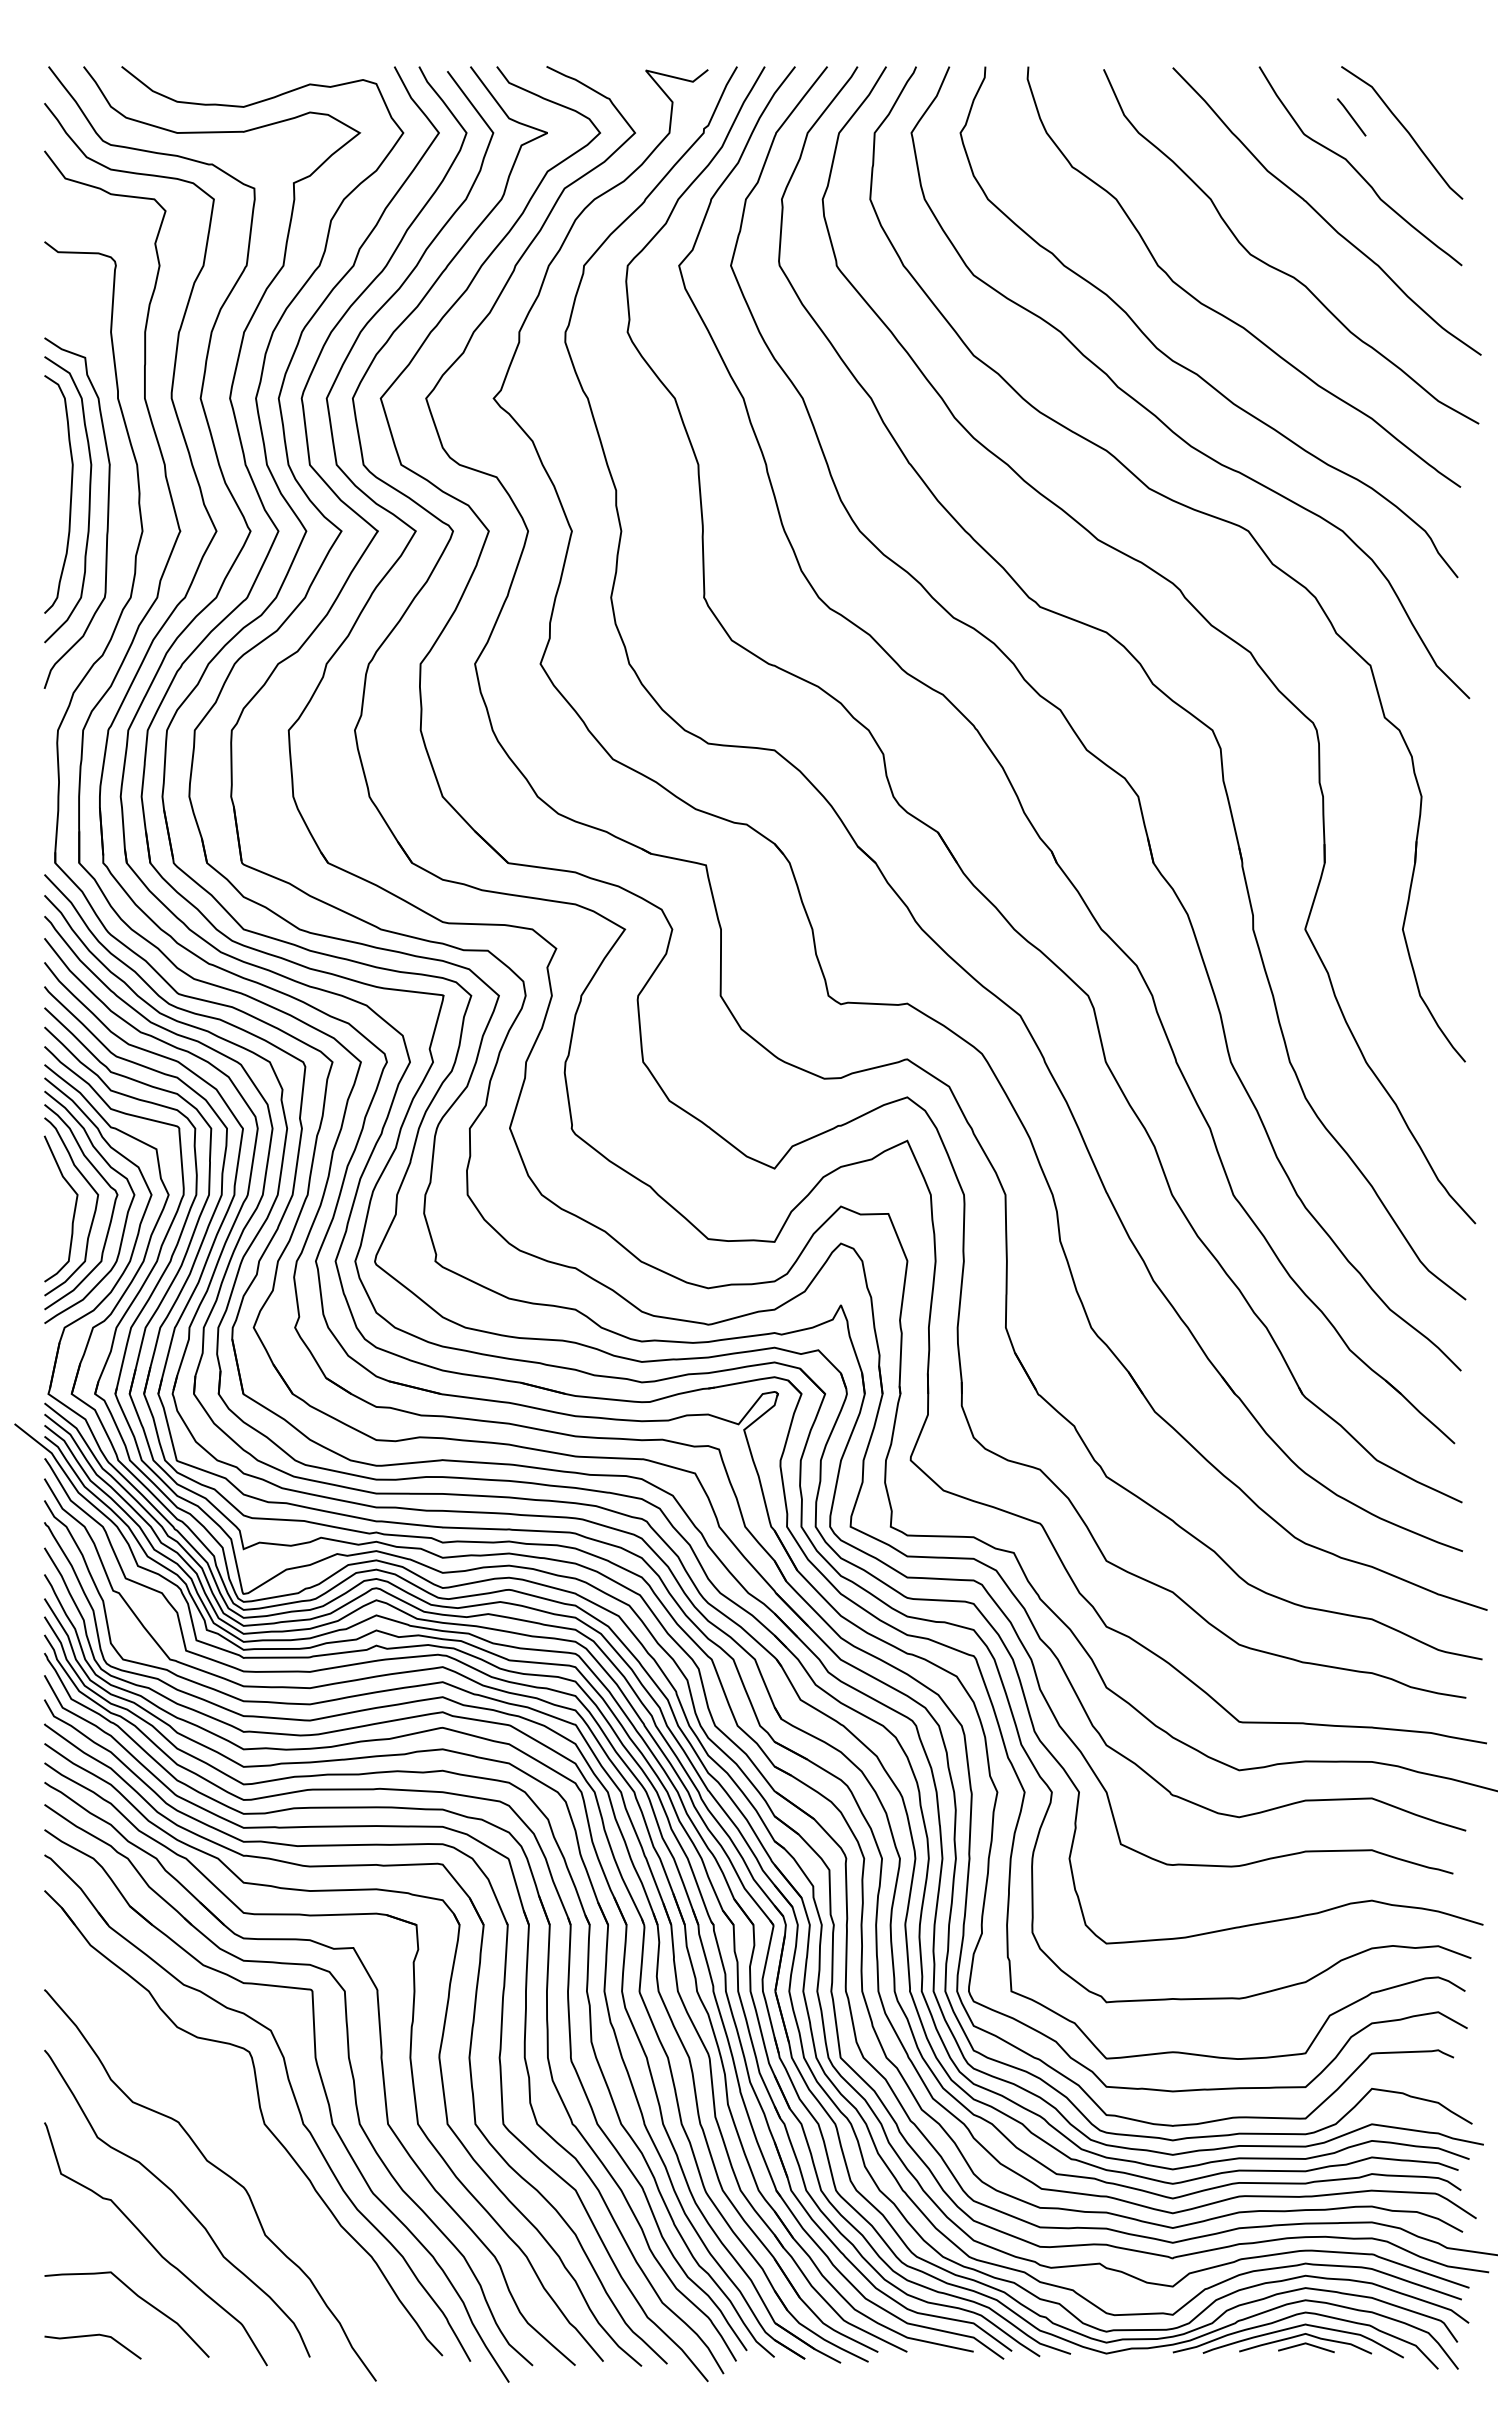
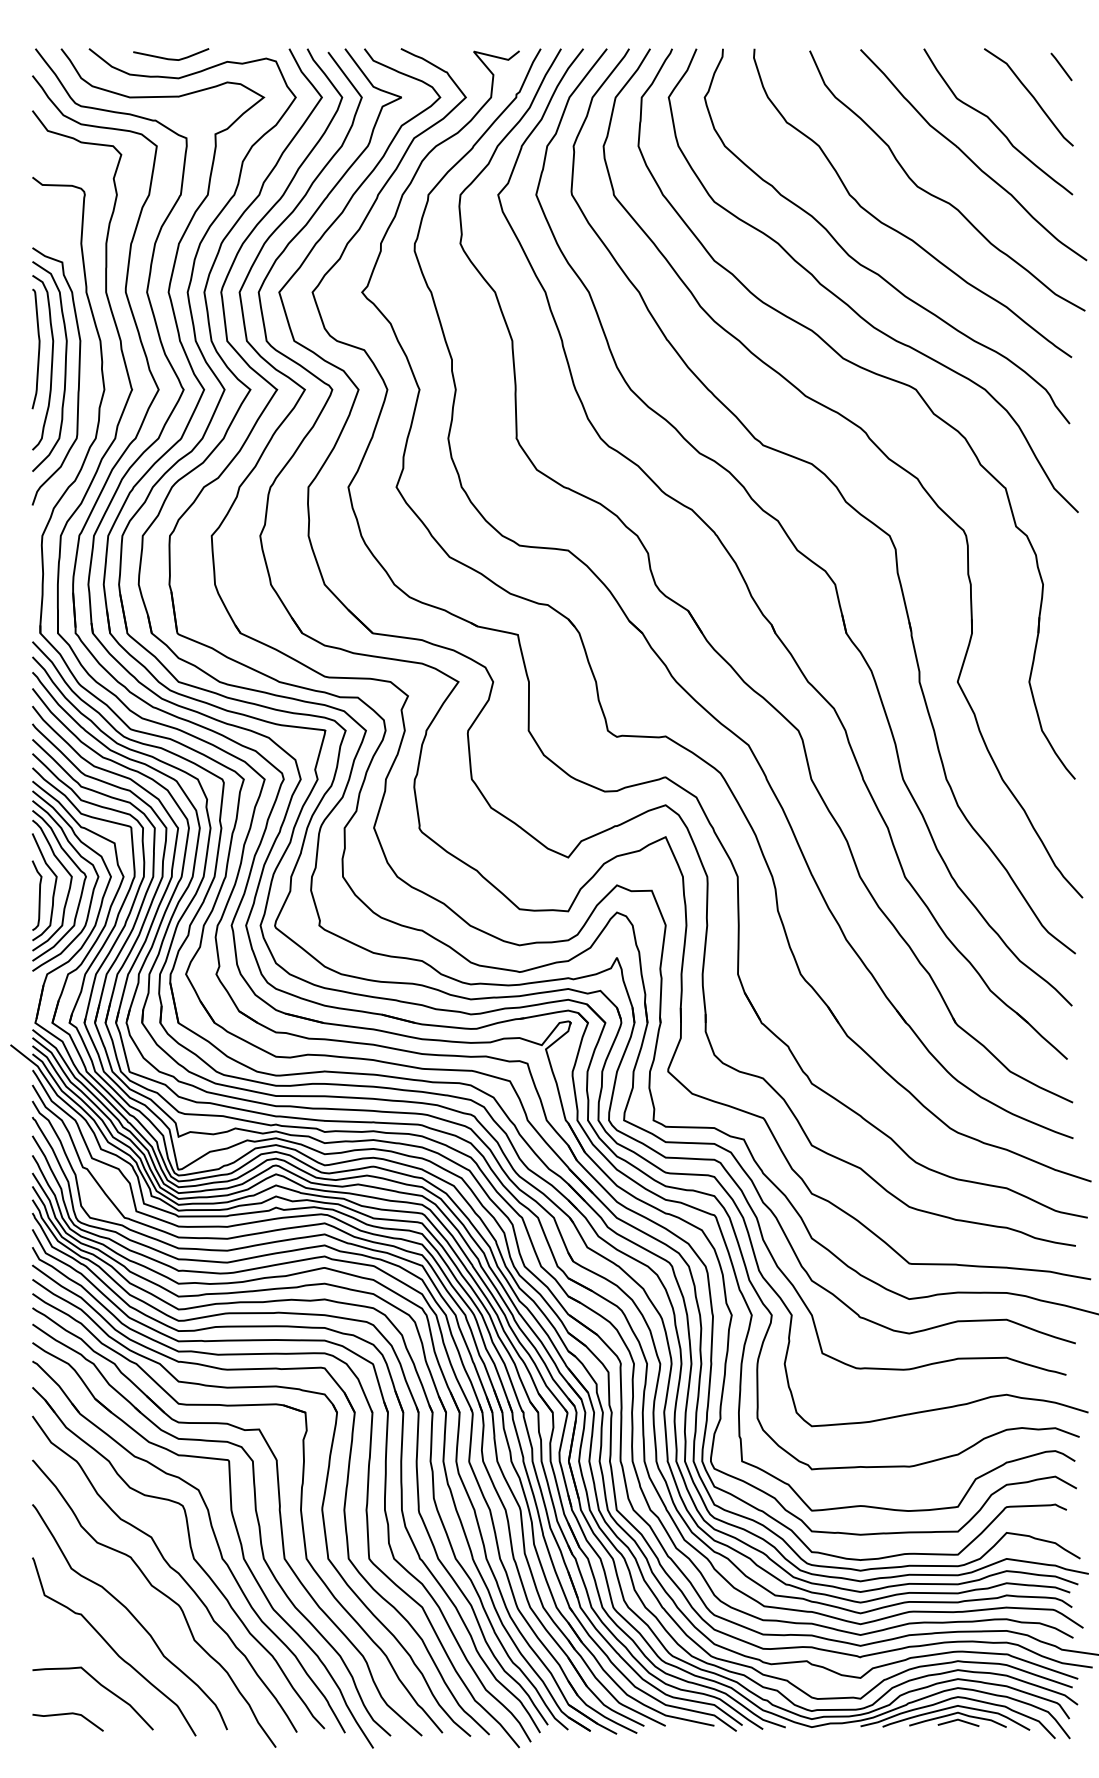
line: (233, 80) -> (171, 58), added
line: (1351, 117) -> (1061, 67), moved
curve: (52, 475) -> (38, 348), added
curve: (53, 1220) -> (39, 895), added
curve: (232, 2136) -> (170, 1567), added

